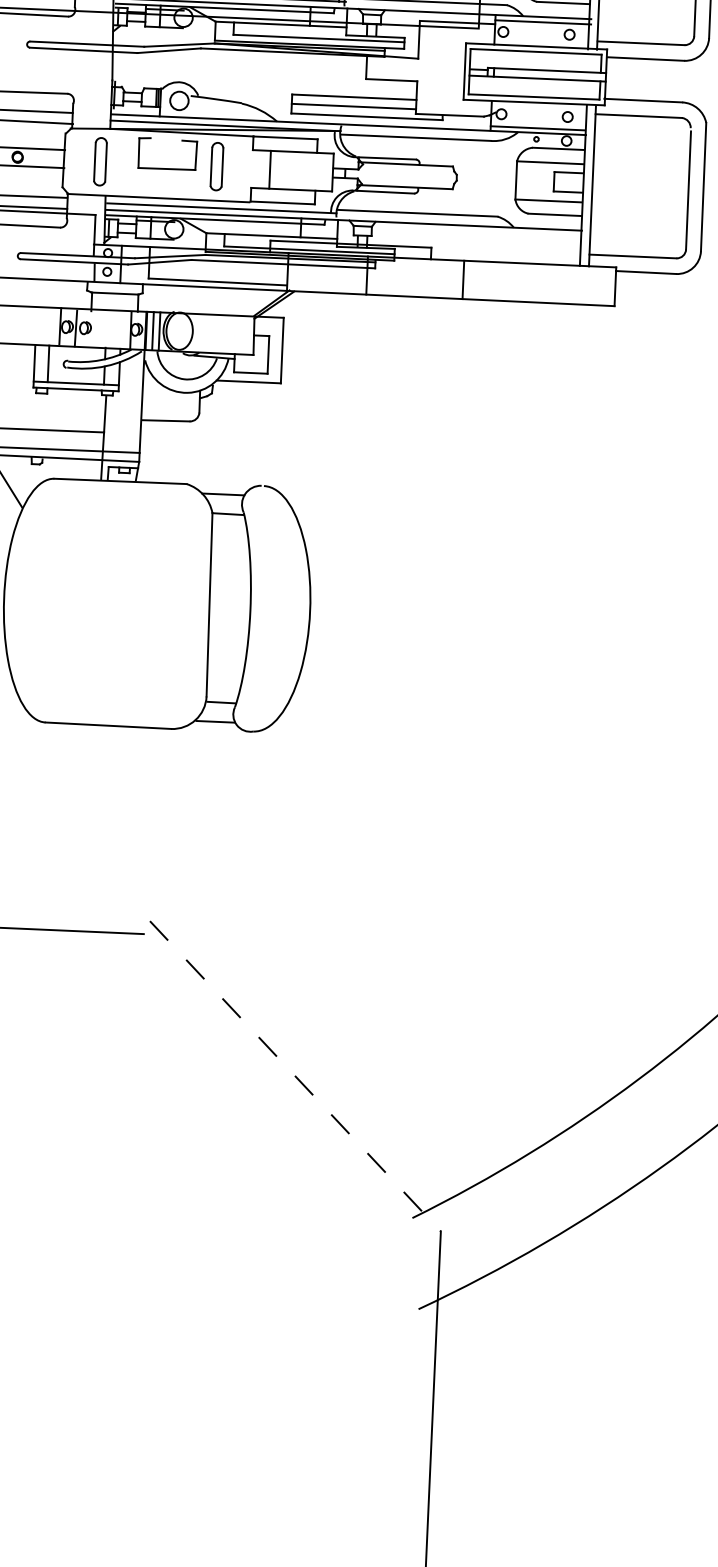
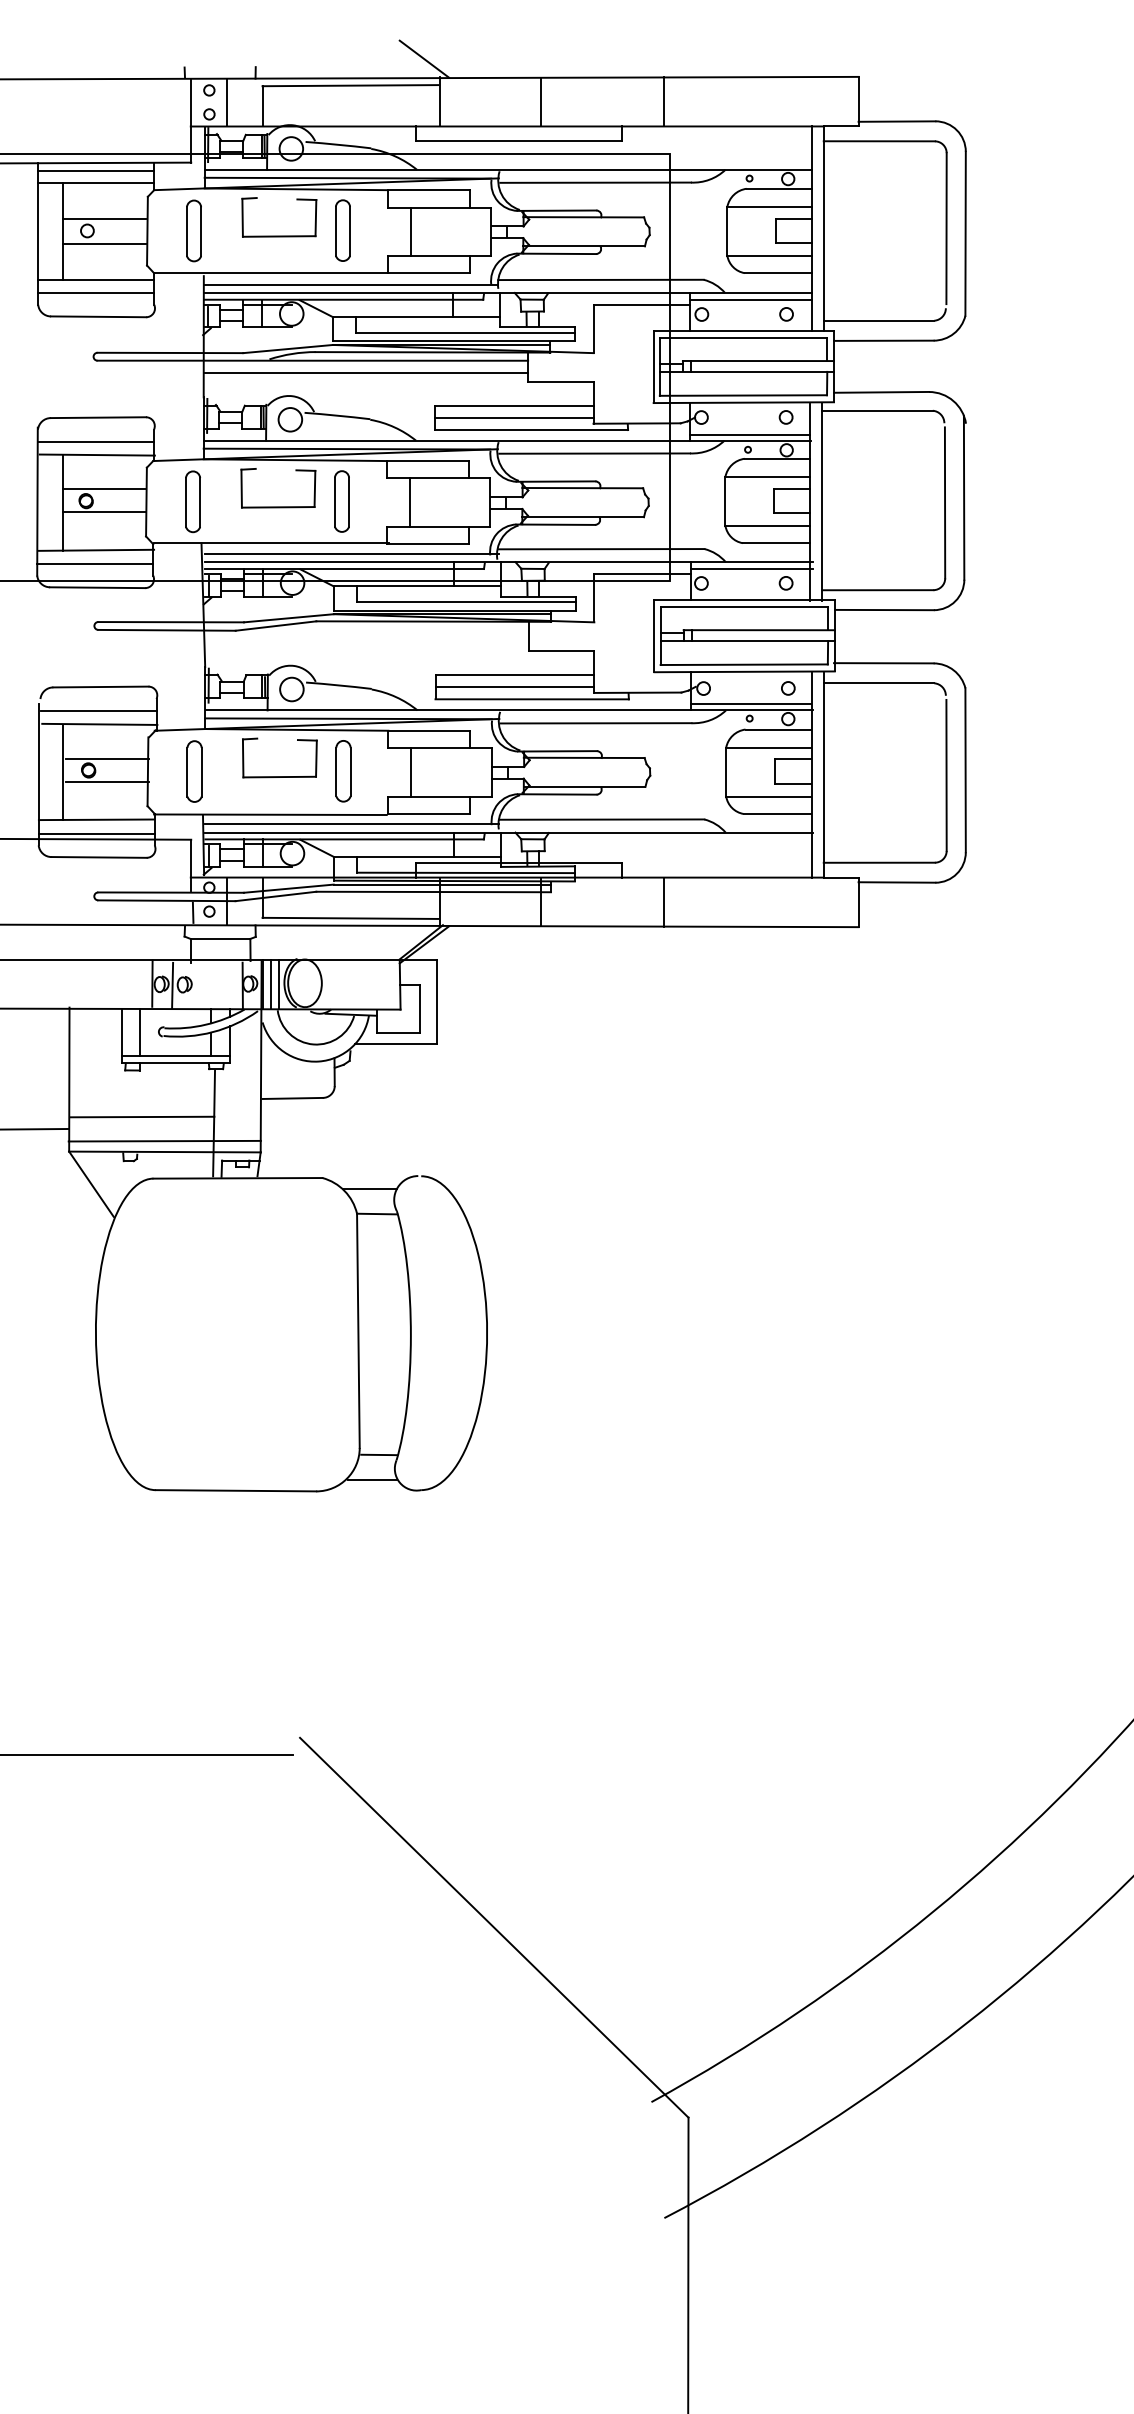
line: (295, 1076) -> (494, 1927), dashed -> solid

